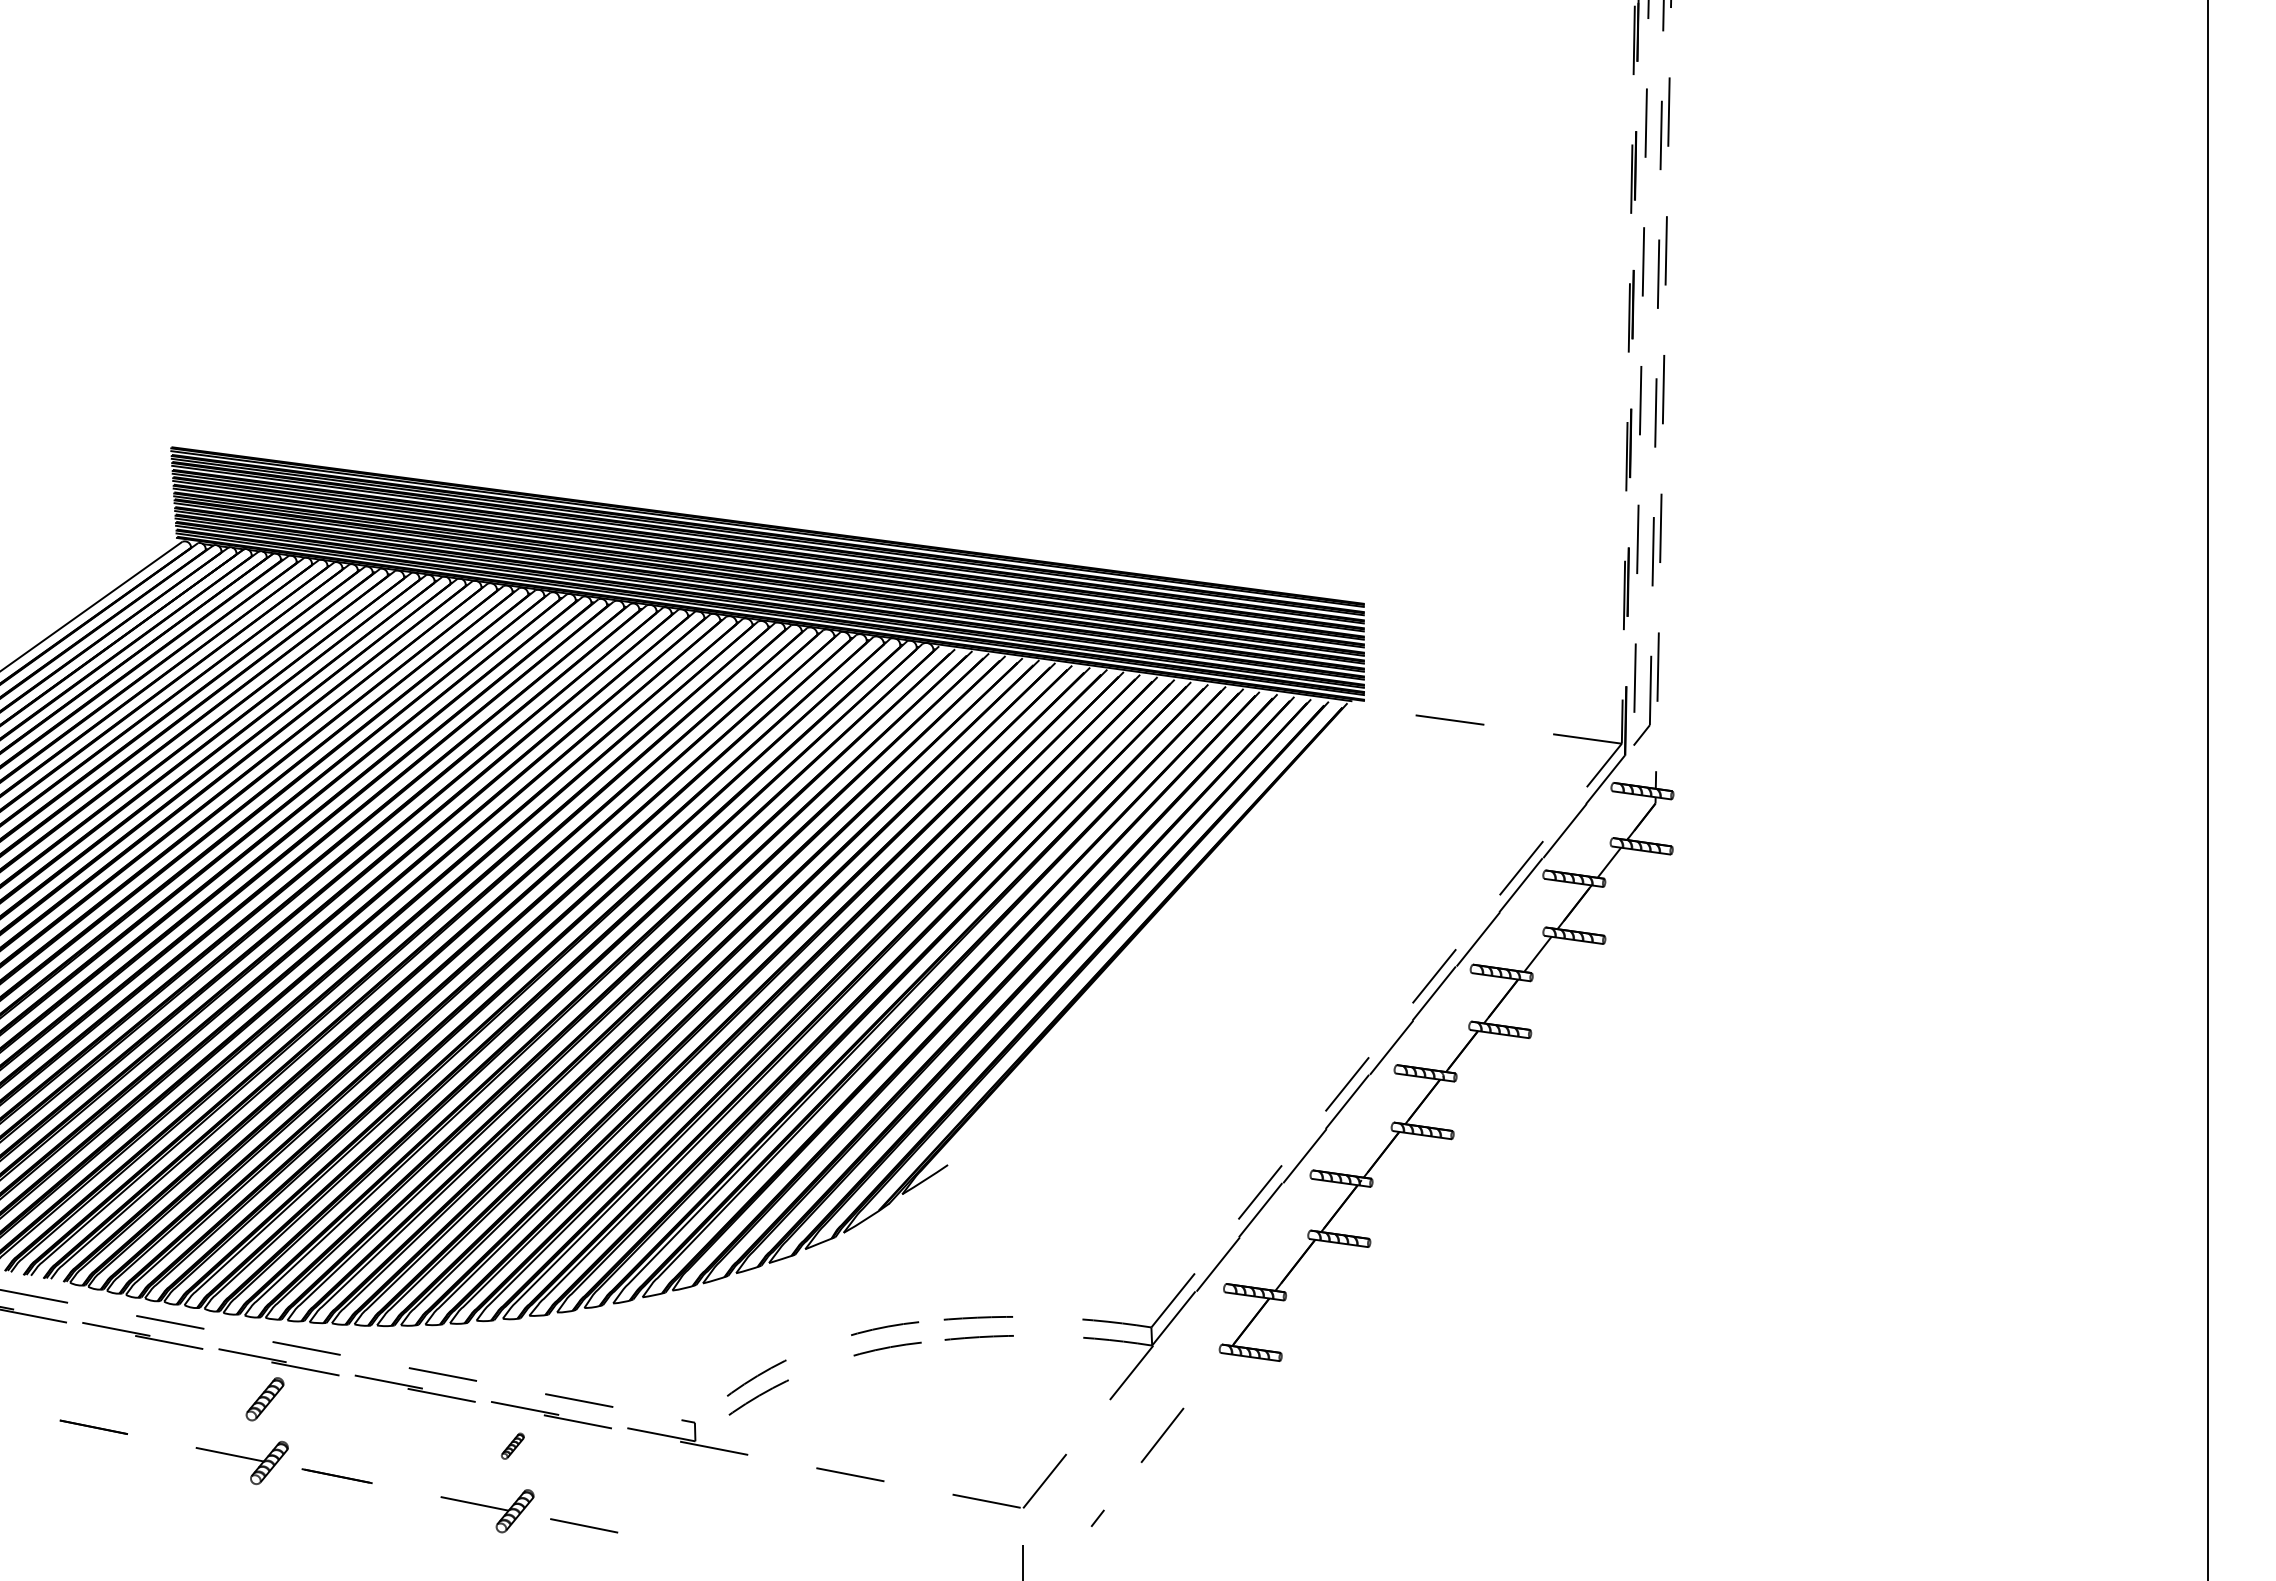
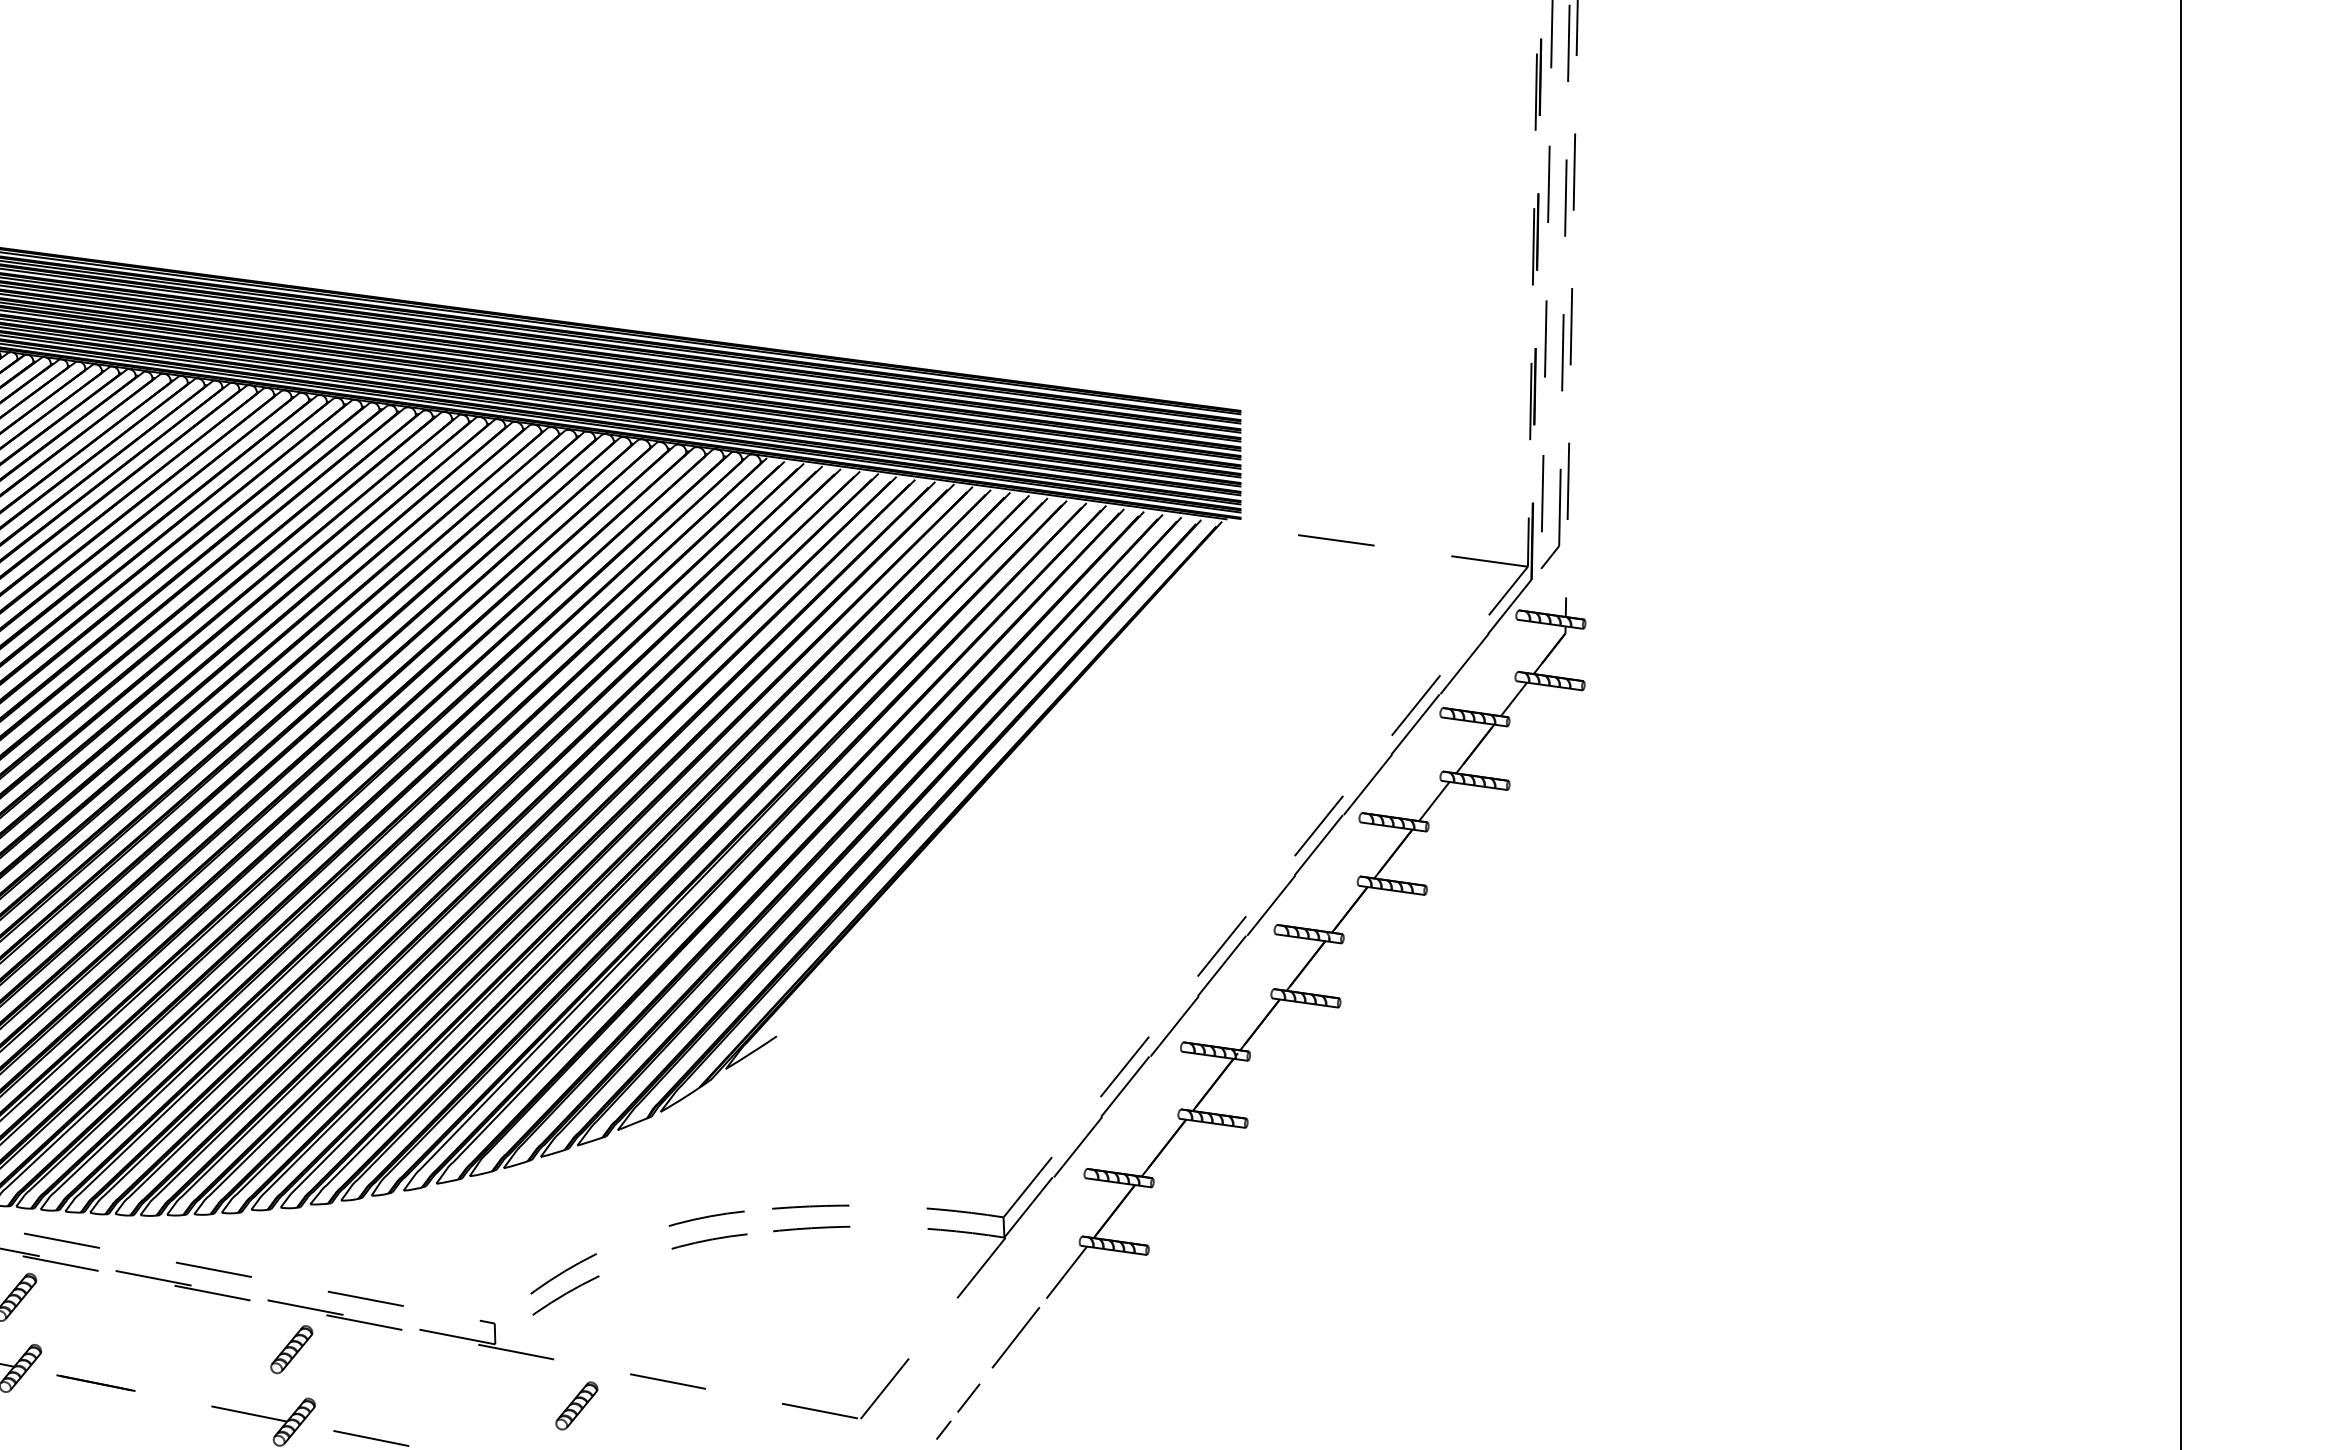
line: (1207, 1376) -> (1066, 1272), added
part: (512, 1446) -> (291, 1350), size x1.67
line: (1120, 1489) -> (969, 1397), added
part: (768, 1496) -> (576, 1405), added

